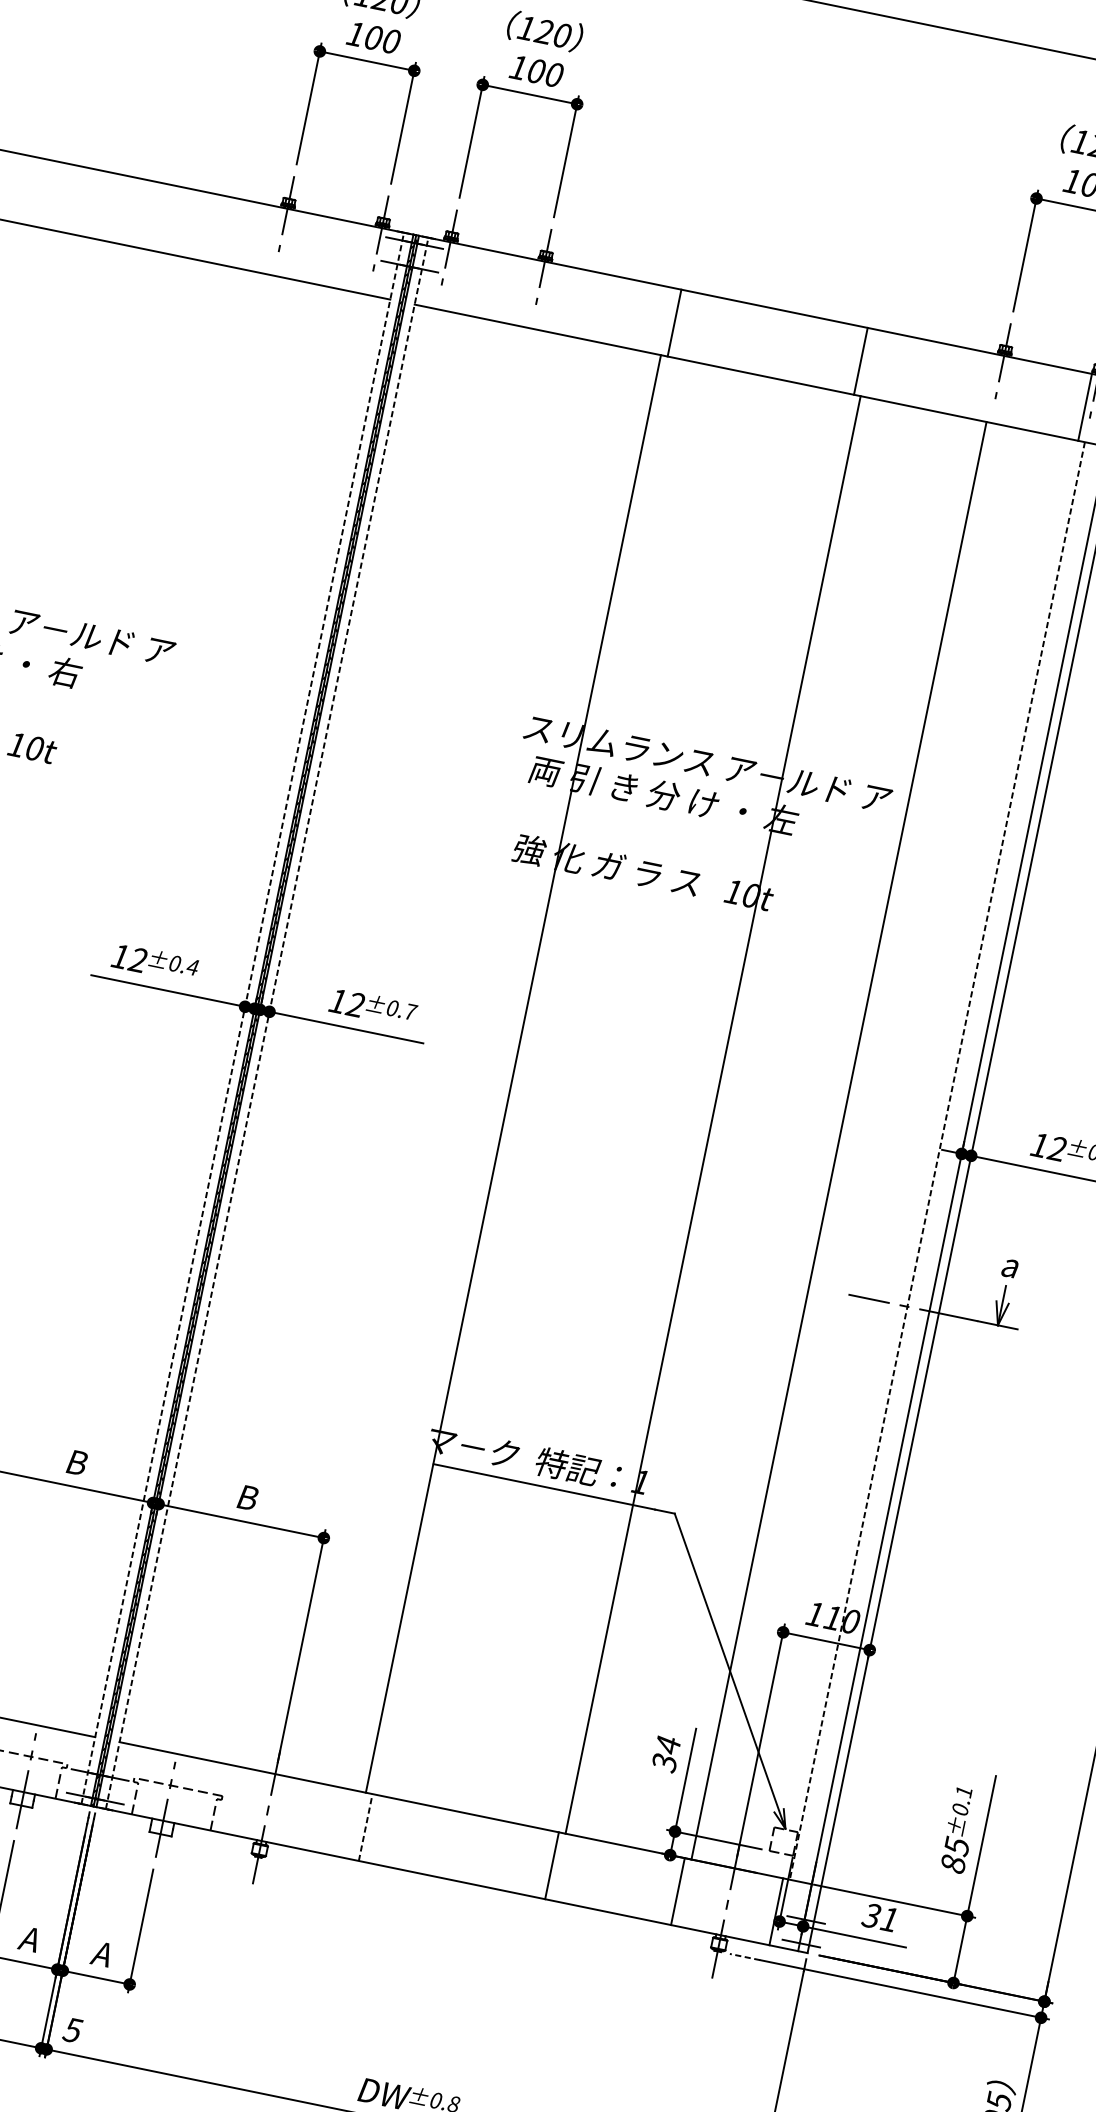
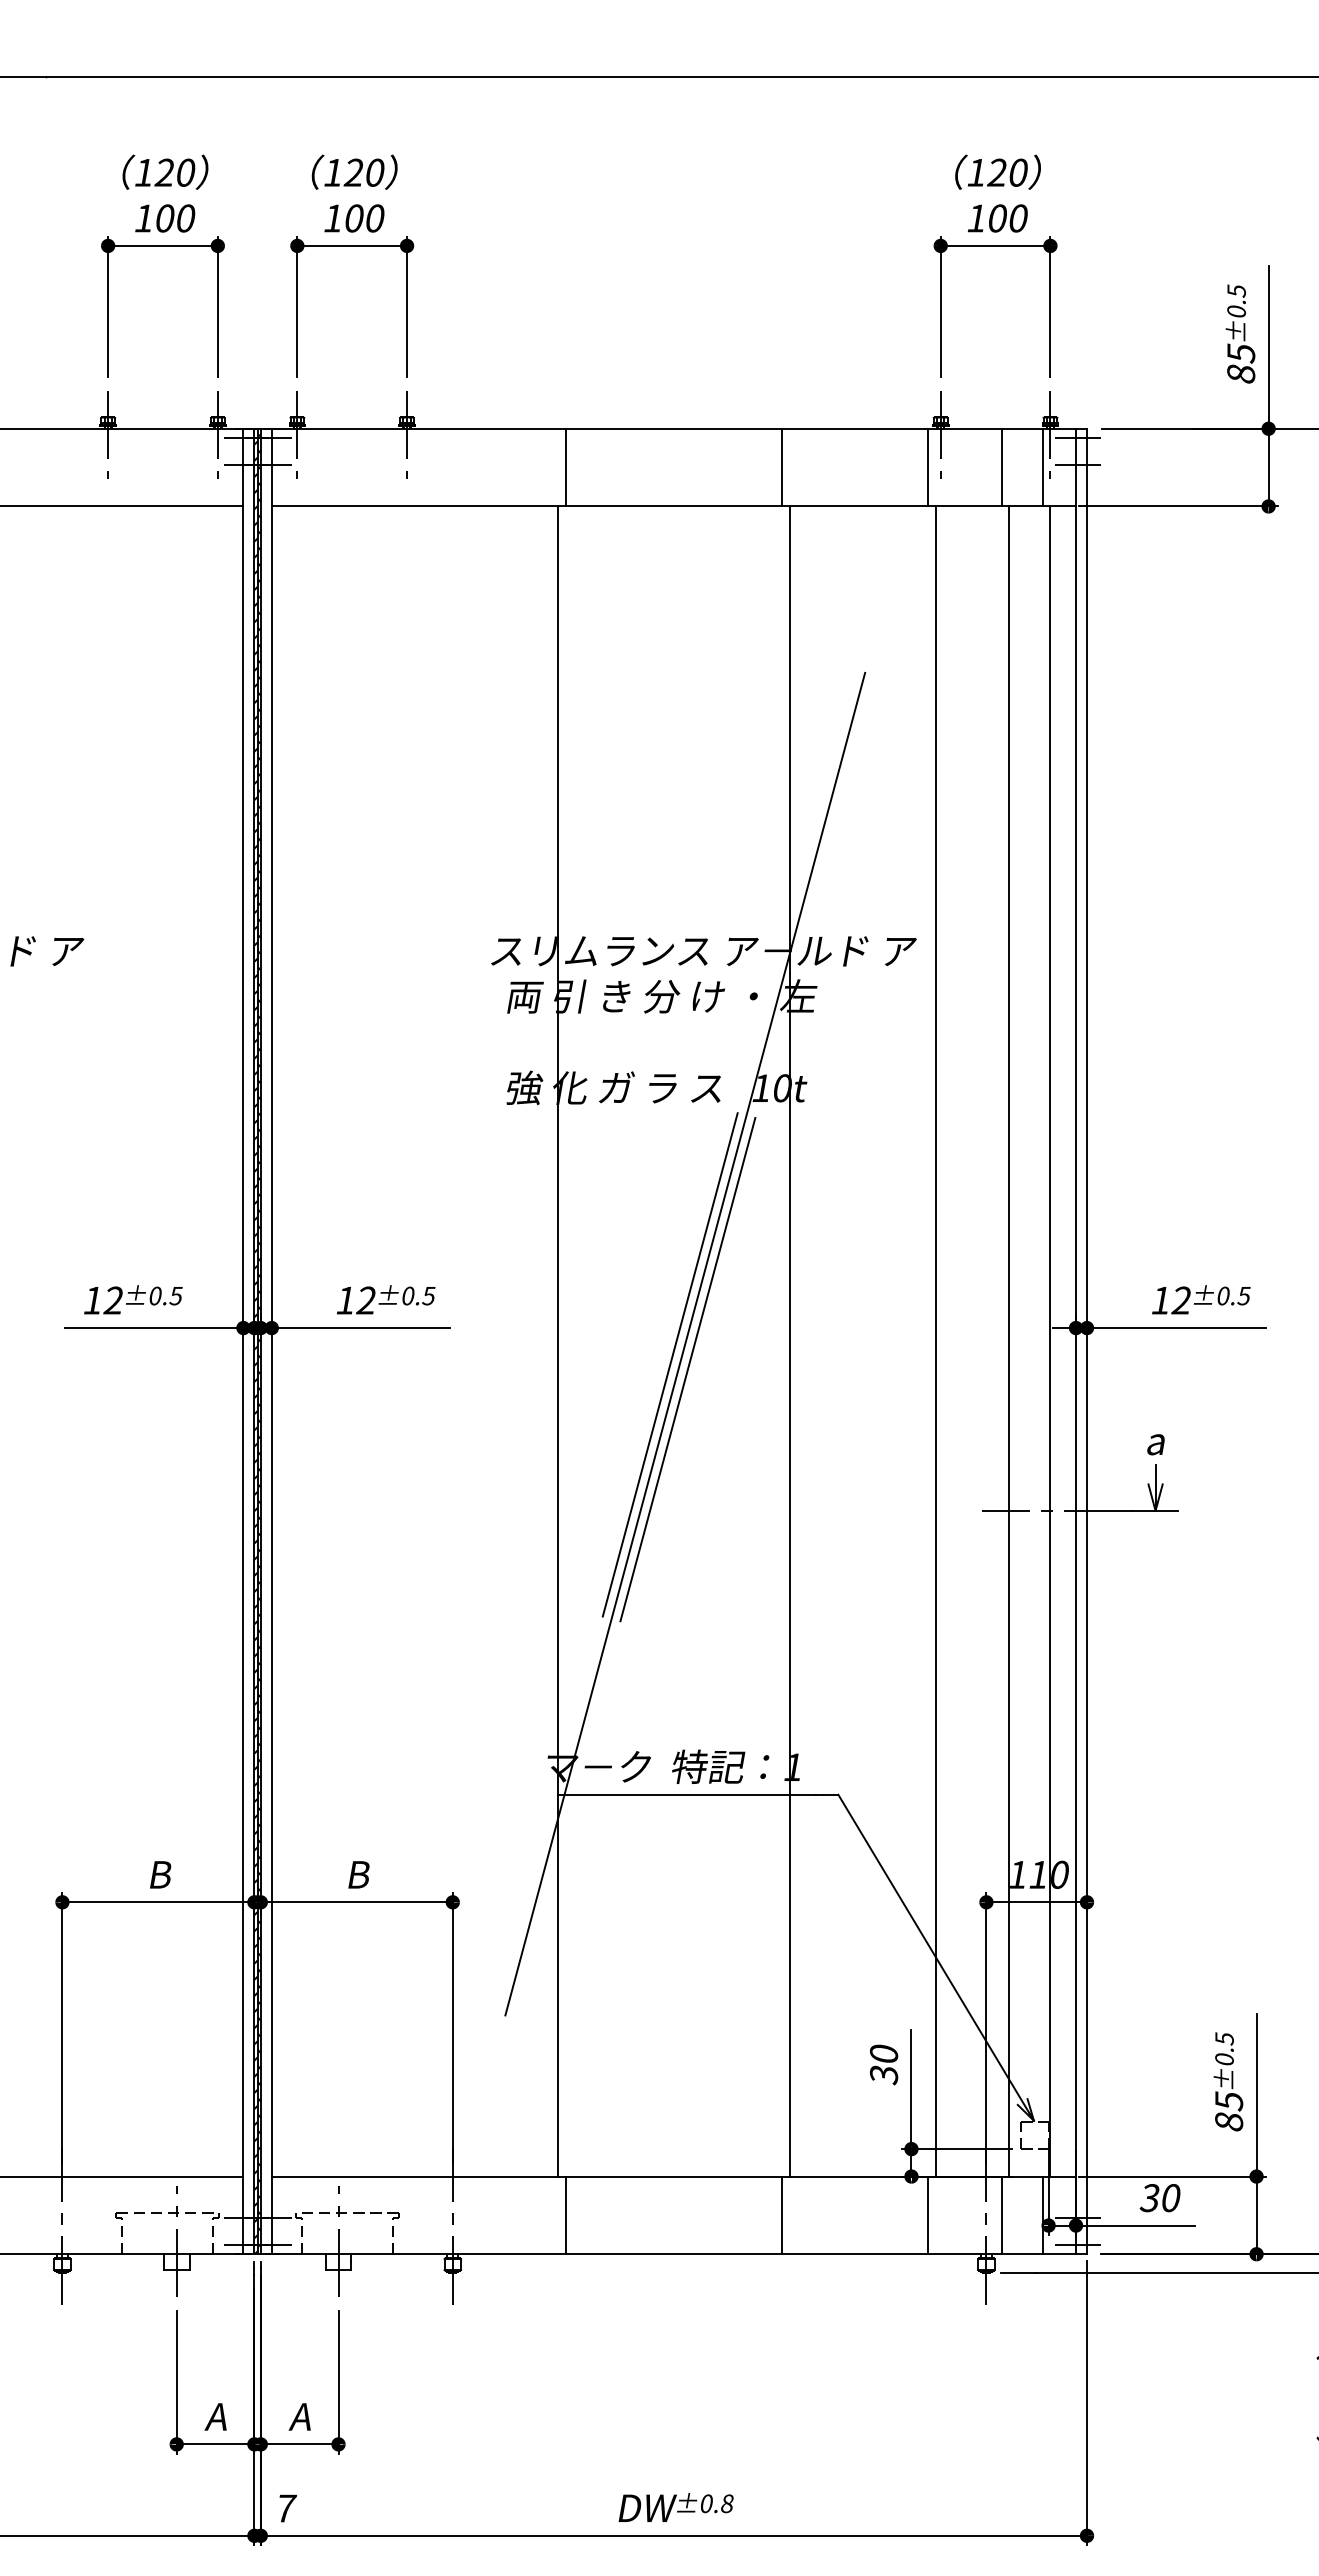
line: (986, 387) -> (928, 467), added
line: (1049, 399) -> (1001, 467), added
text: (192, 967) -> (175, 1296), ±0.4 -> ±0.5
text: (410, 1012) -> (429, 1296), ±0.7 -> ±0.5
line: (242, 1018) -> (243, 1341), dashed -> solid
line: (266, 1023) -> (271, 1341), dashed -> solid
line: (622, 1098) -> (685, 1343), added
line: (605, 1113) -> (669, 1364), added
line: (620, 1120) -> (687, 1369), added
line: (902, 1153) -> (1009, 1341), added
line: (937, 1161) -> (1050, 1342), dashed -> solid
text: (667, 1745) -> (883, 2054), 34 -> 30
text: (964, 1791) -> (1224, 2038), ±0.1 -> ±0.5
line: (365, 1827) -> (565, 2215), dashed -> solid
line: (740, 1904) -> (1001, 2215), added
text: (890, 1919) -> (1171, 2198), 31 -> 30
line: (745, 1957) -> (1018, 2273), dashed -> solid
text: (73, 2030) -> (286, 2508), 5 -> 7

